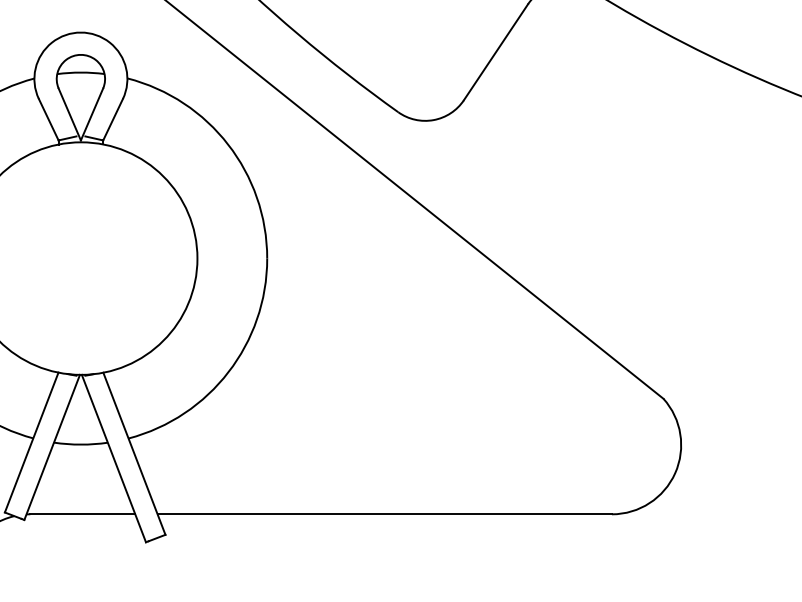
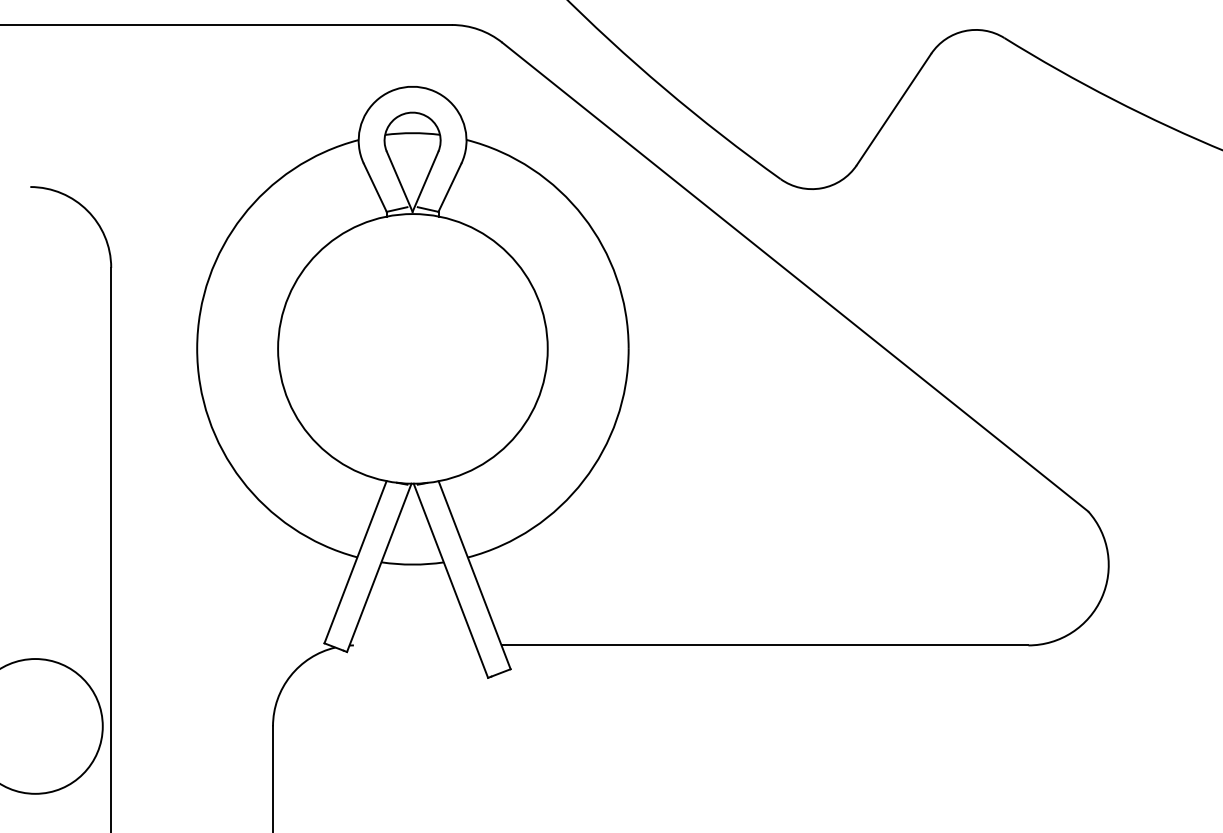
line: (82, 514) -> (414, 645), removed

